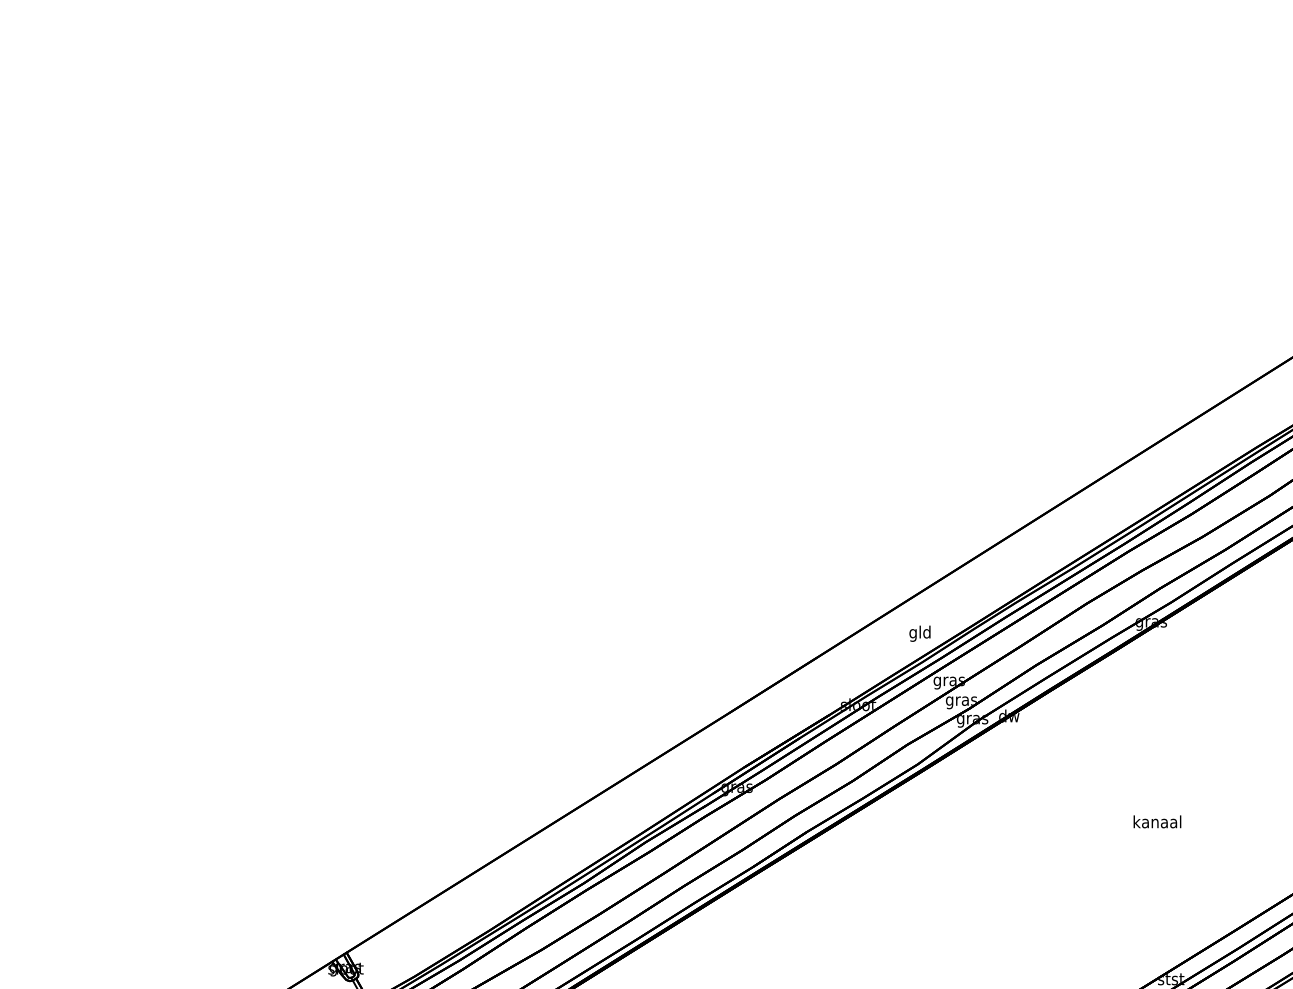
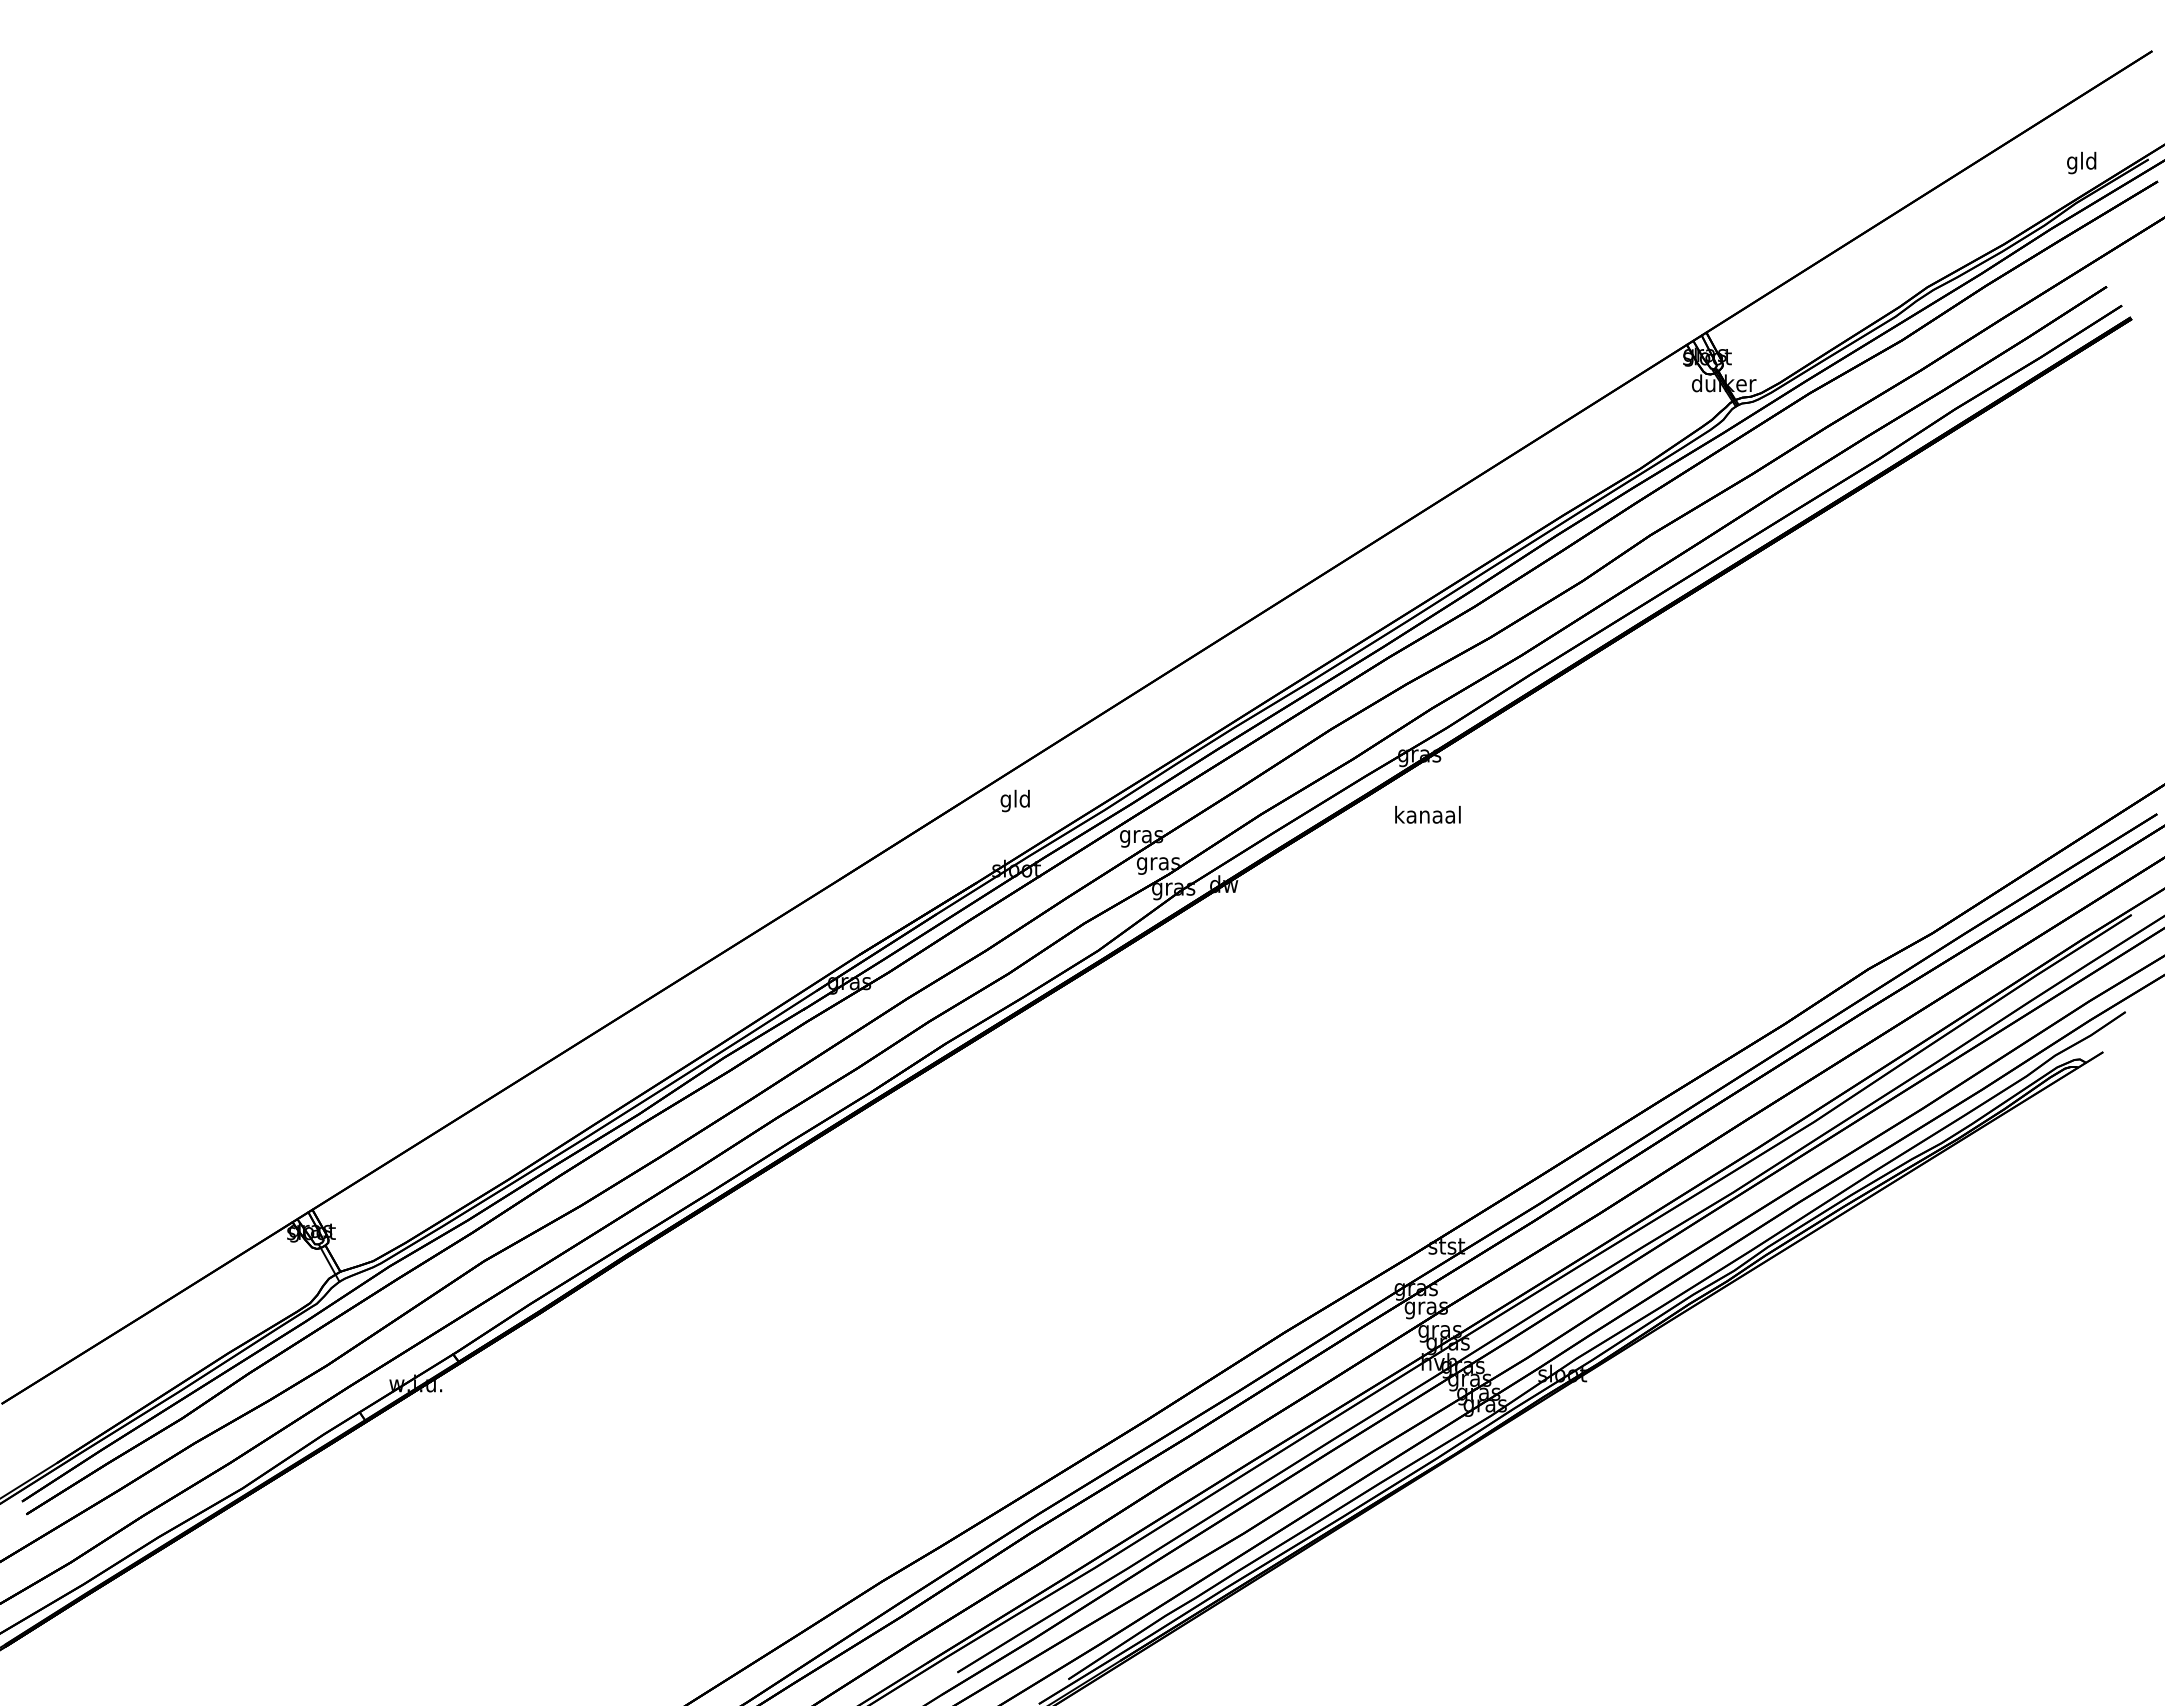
text: (919, 633) -> (1014, 800), moved
text: (1157, 821) -> (1427, 814), moved

